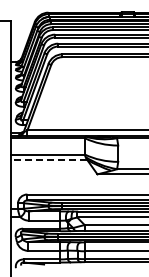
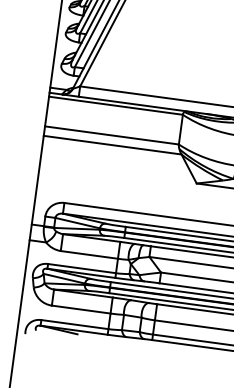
line: (49, 159) -> (113, 144), dashed -> solid

